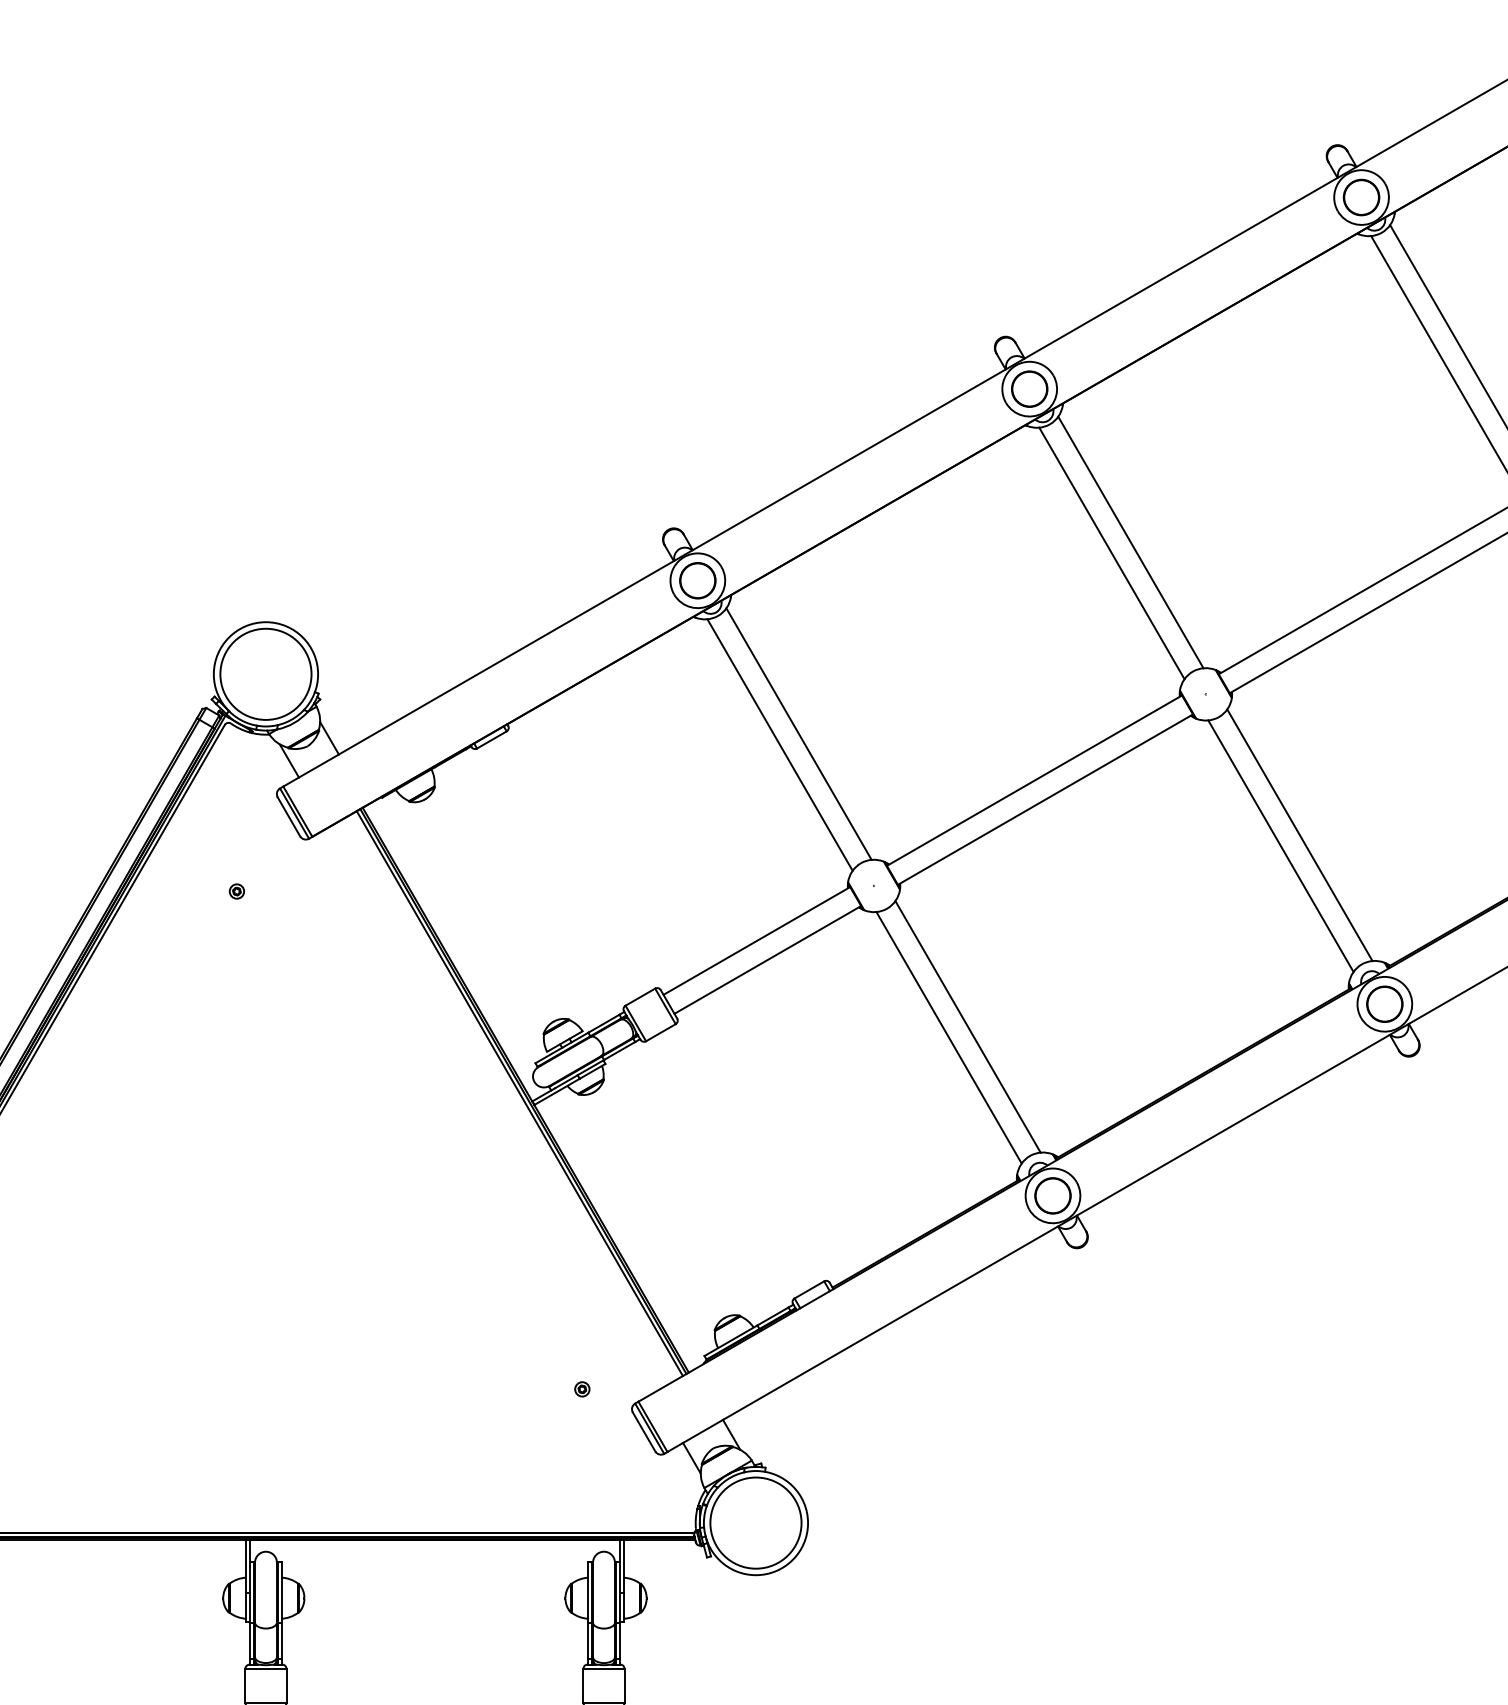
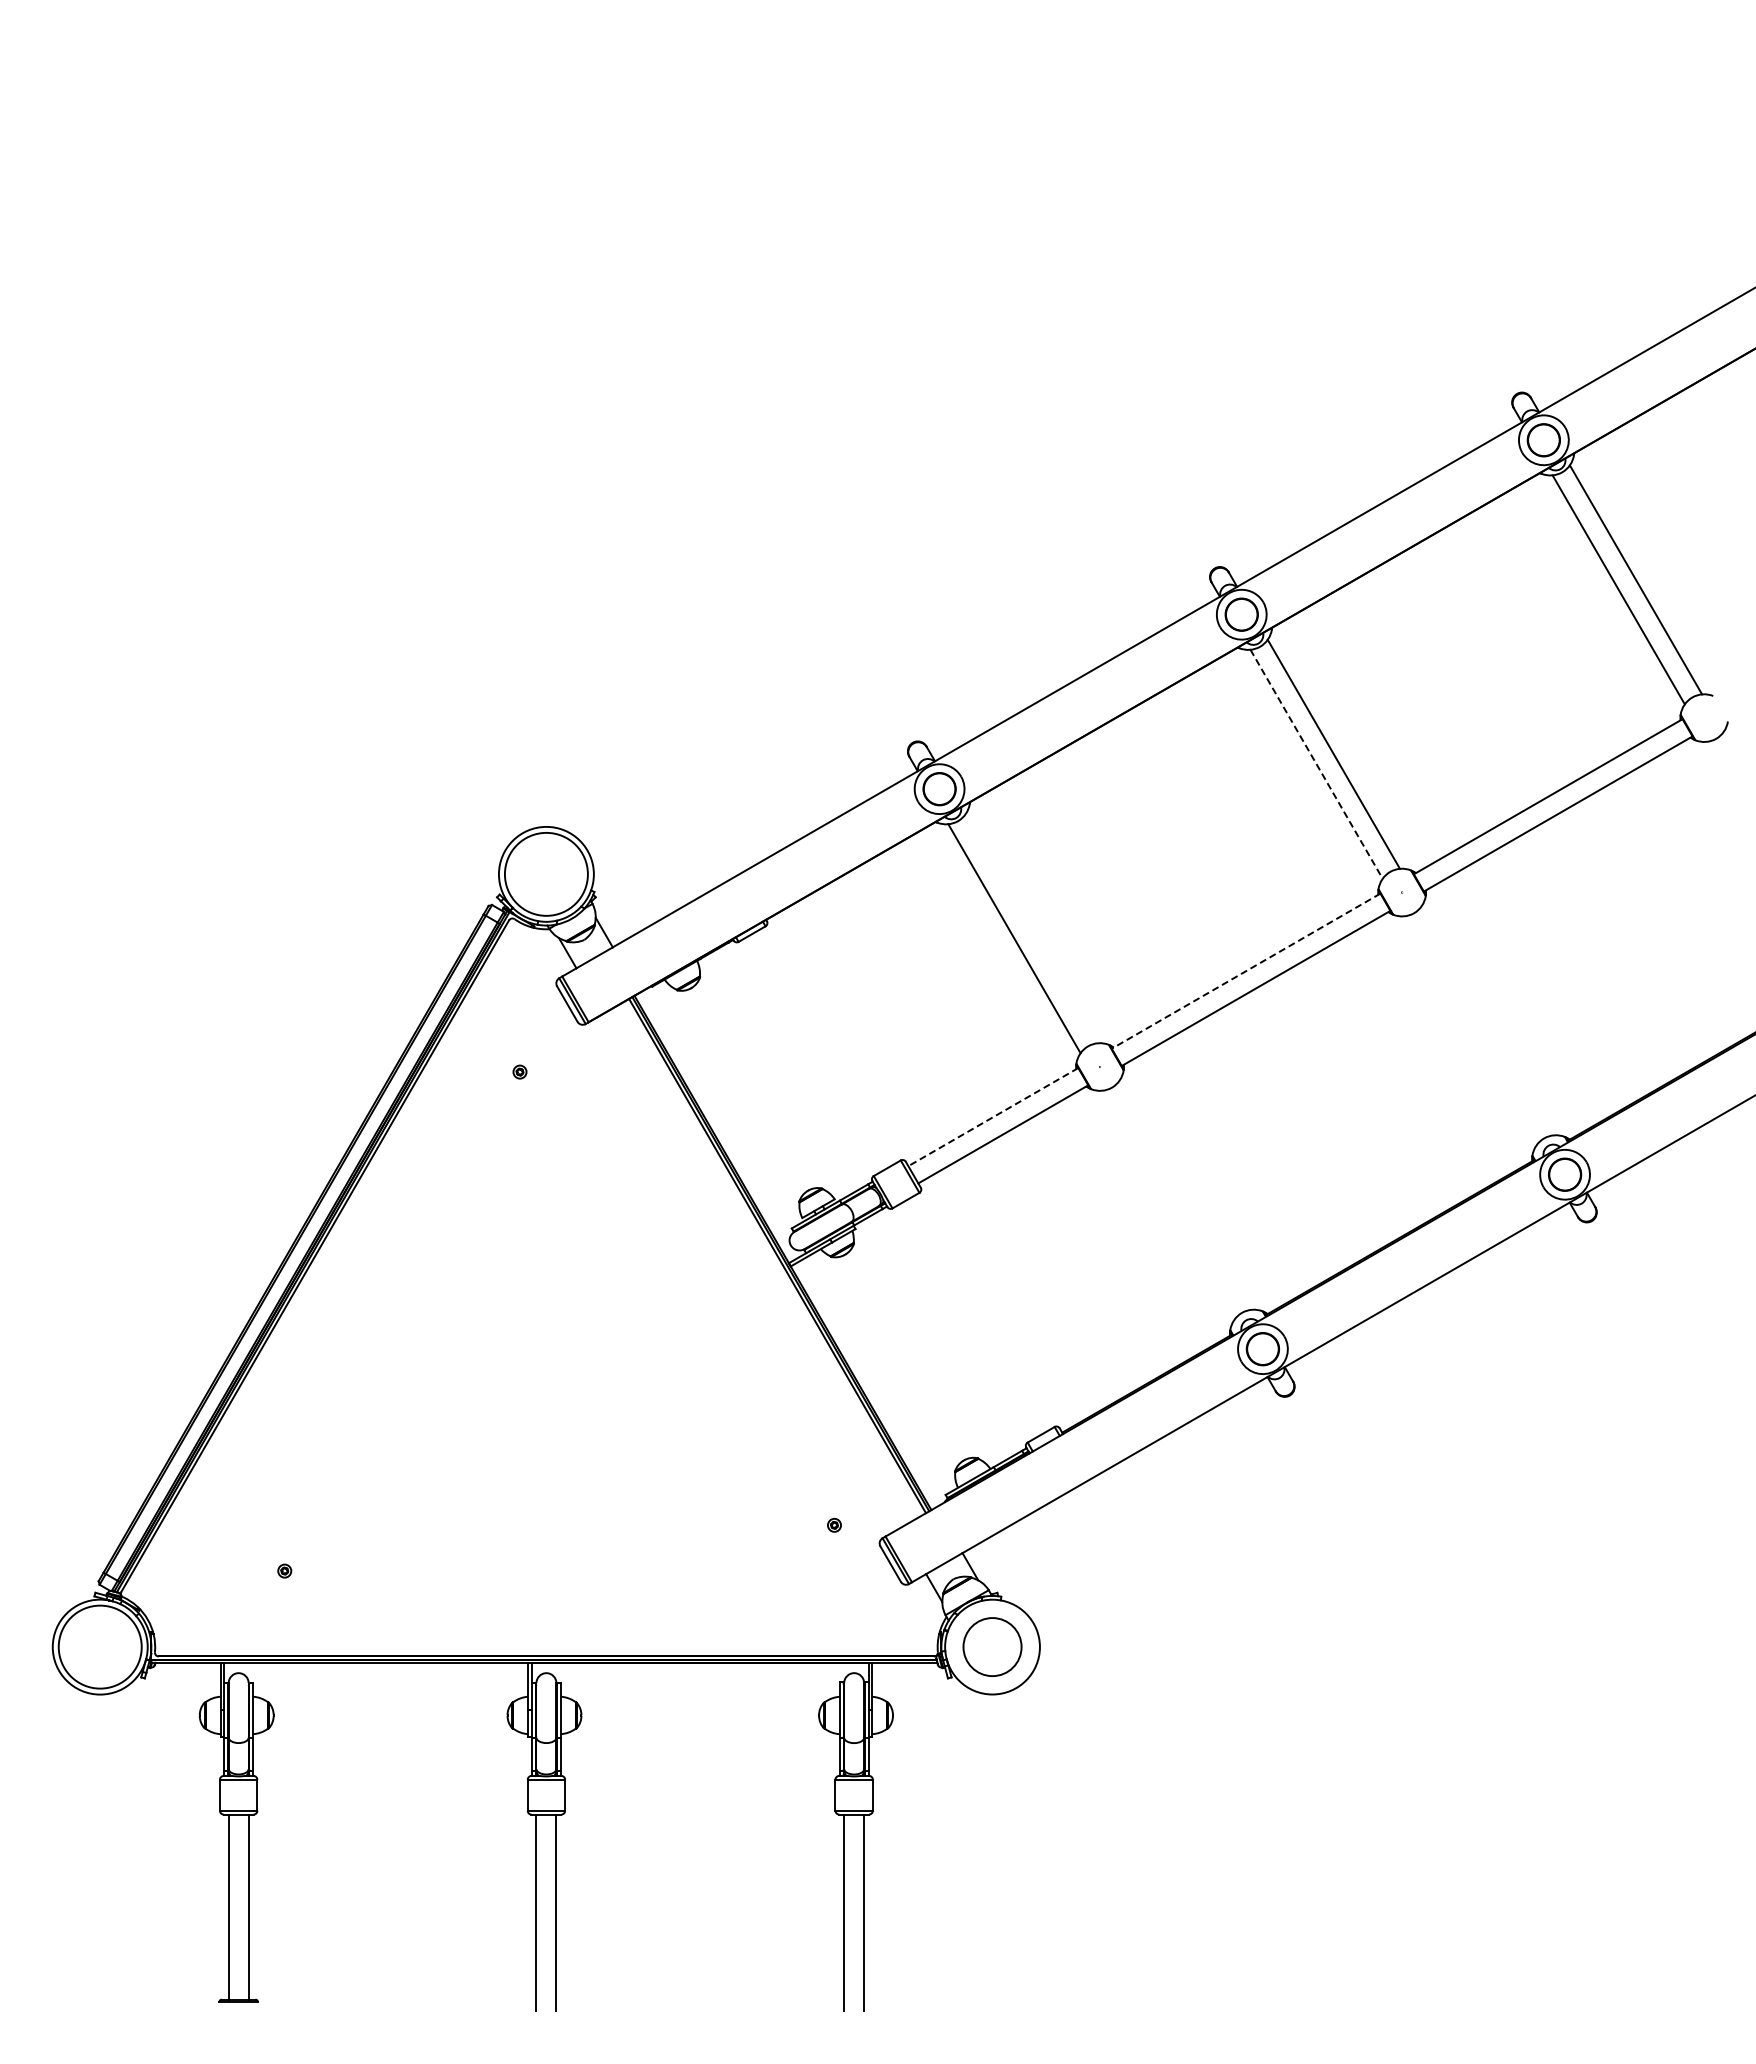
line: (1111, 553) -> (1316, 764), solid -> dashed
line: (798, 733) -> (1031, 928), removed
line: (1033, 781) -> (1245, 971), solid -> dashed
line: (1299, 834) -> (1487, 1020), removed
line: (1280, 845) -> (1470, 1030), removed
line: (755, 941) -> (992, 1117), solid -> dashed
line: (967, 1025) -> (1185, 1194), removed
line: (949, 1036) -> (1168, 1204), removed
circle: (755, 1522) -> (992, 1646), size x0.7

